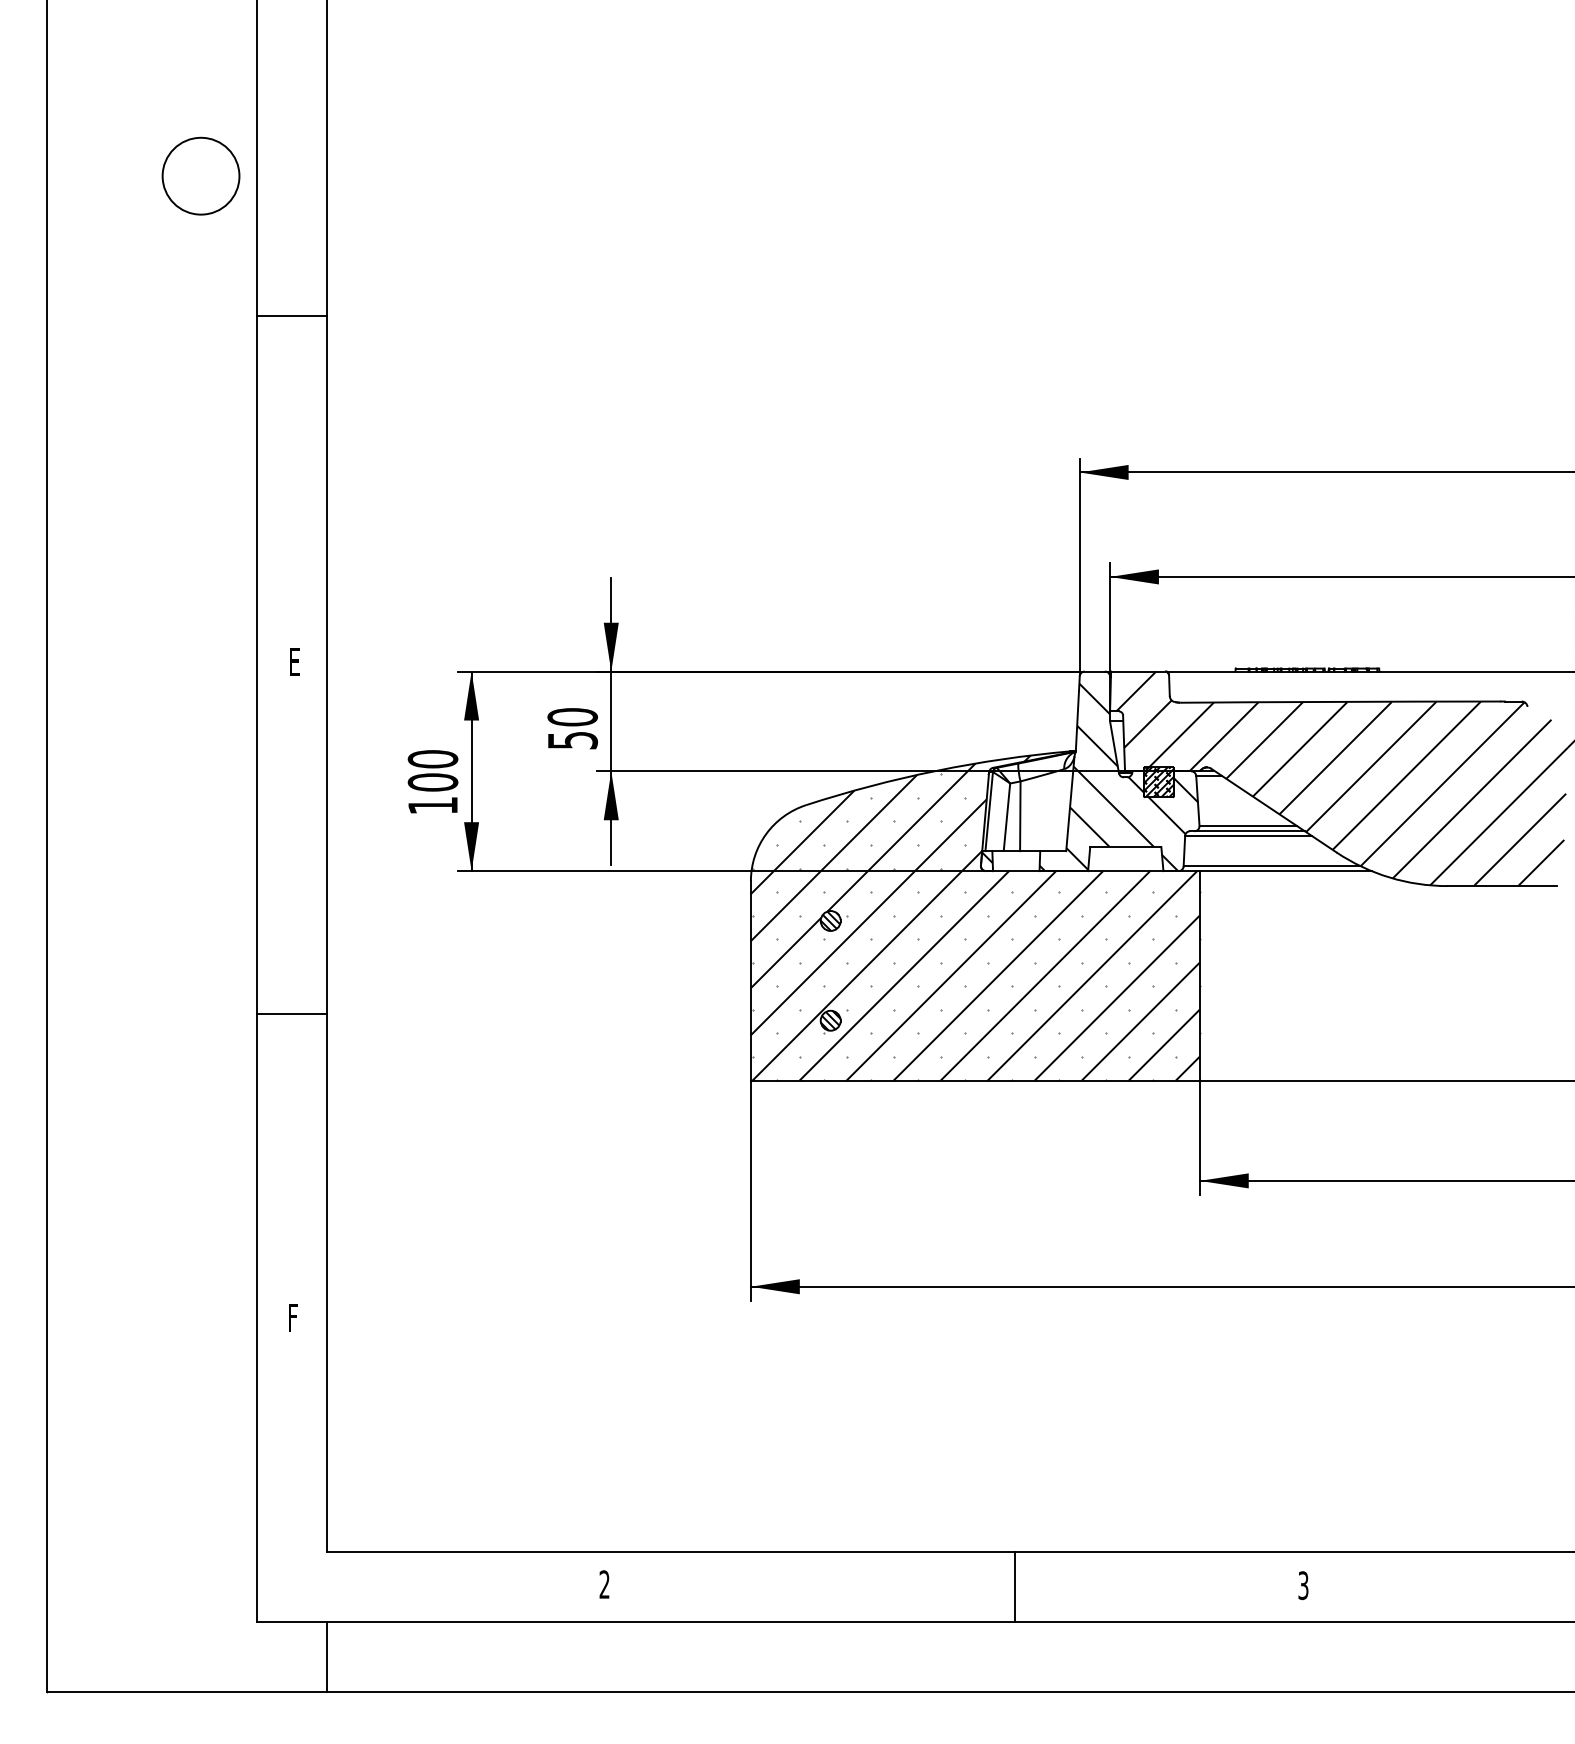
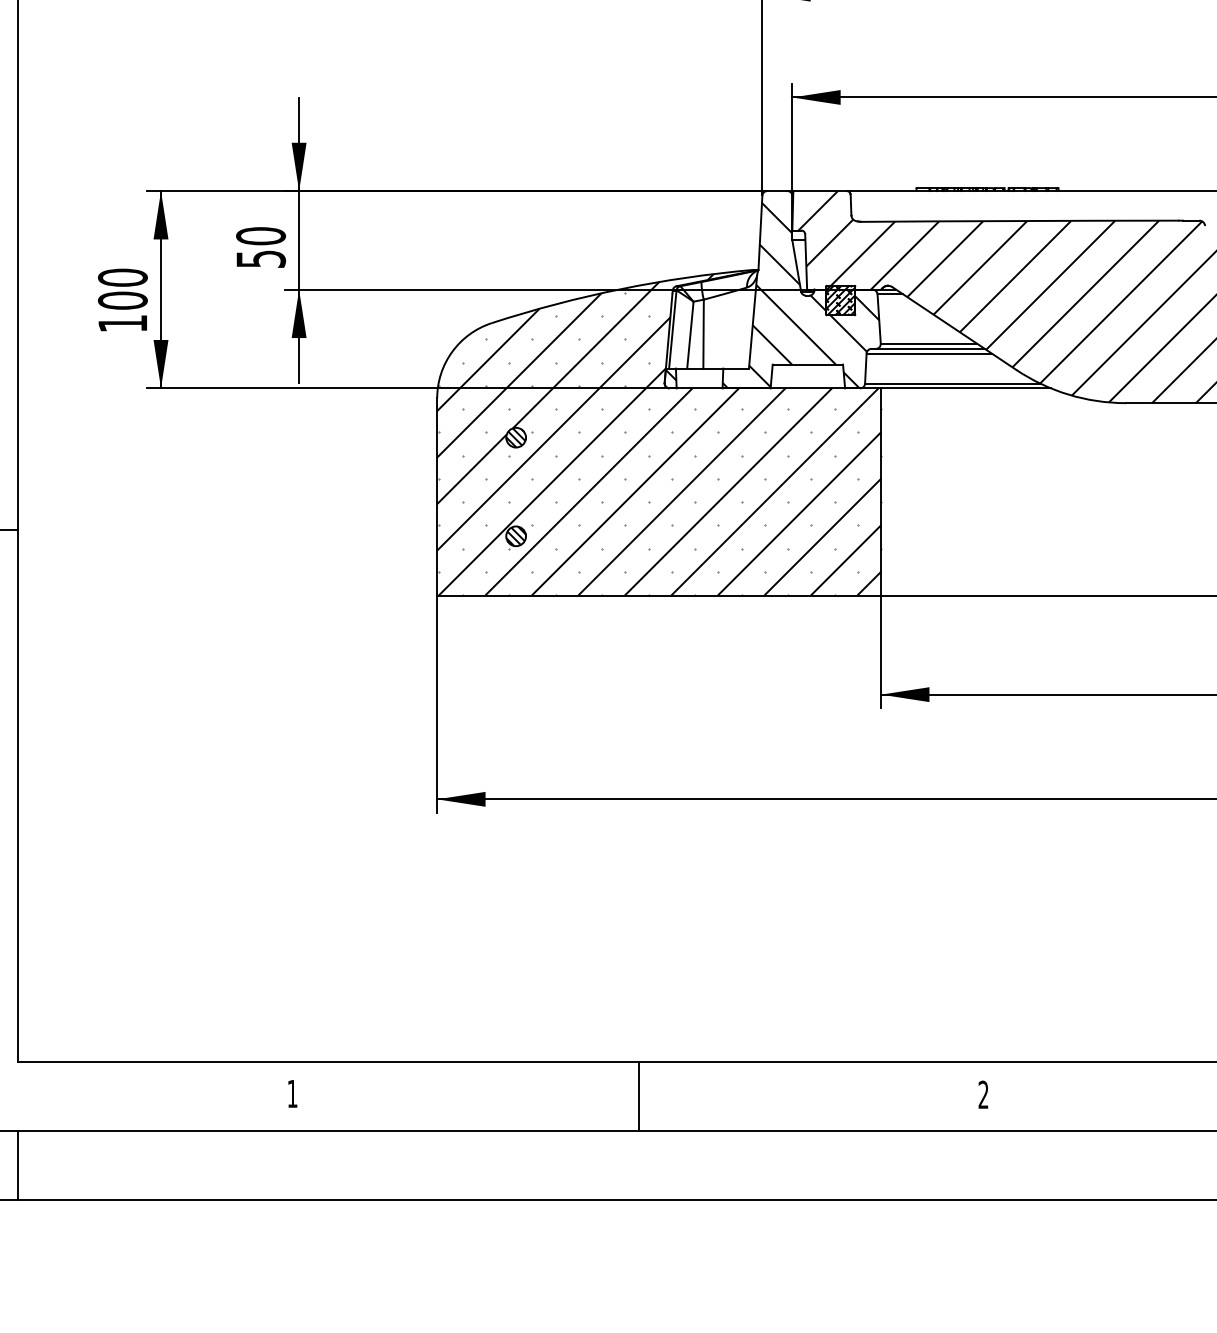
text: (604, 1584) -> (292, 1093), 2 -> 1
text: (1303, 1585) -> (983, 1094), 3 -> 2
line: (1015, 1586) -> (639, 1095), moved

